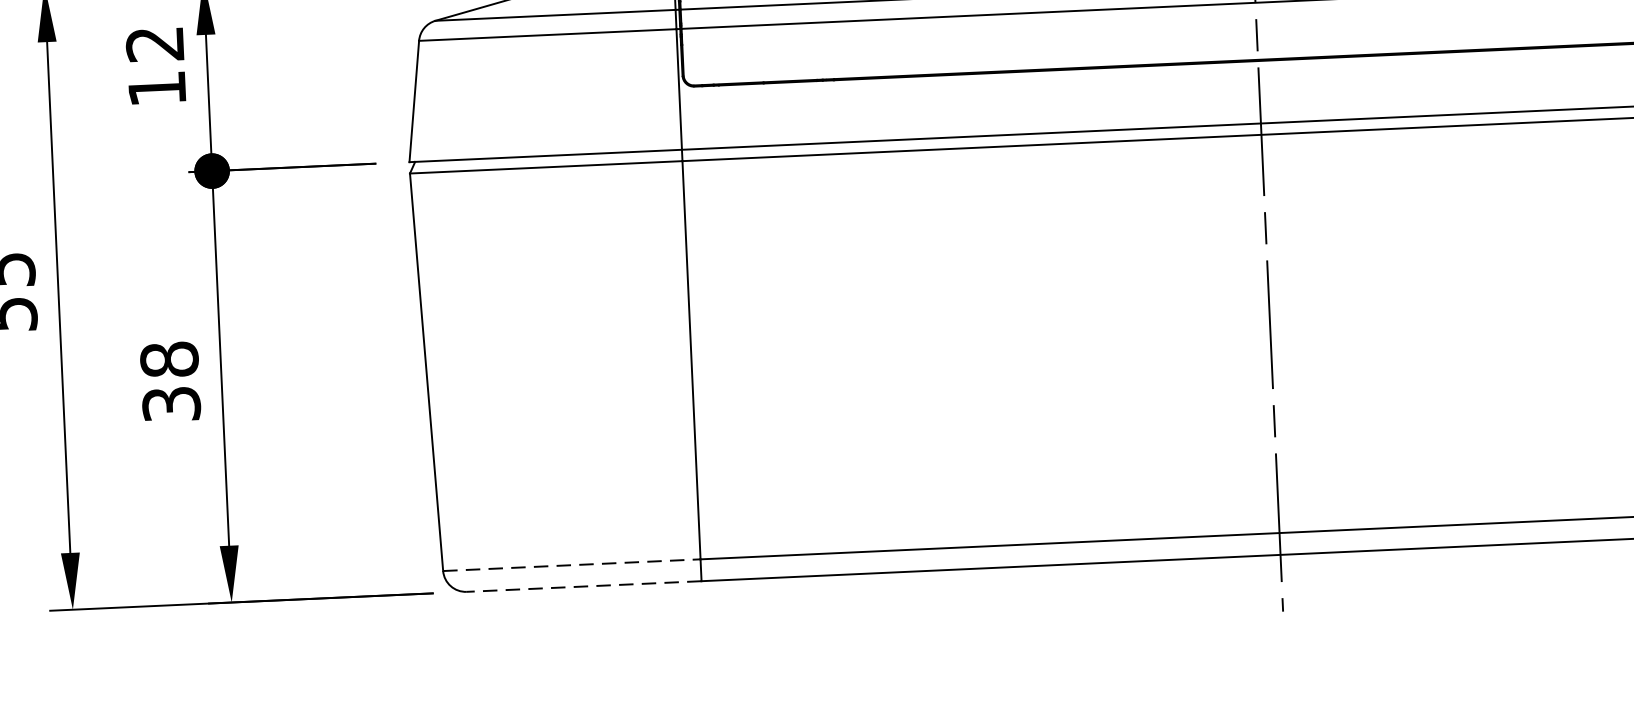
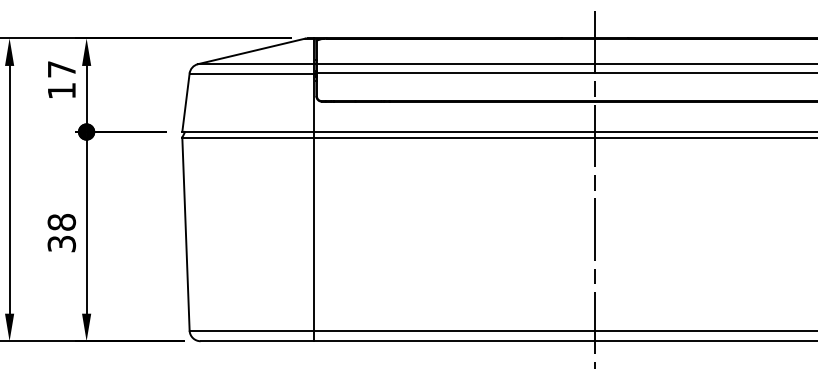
text: (154, 44) -> (61, 69), 12 -> 17
line: (572, 564) -> (252, 330), dashed -> solid
line: (584, 587) -> (257, 341), dashed -> solid

